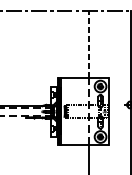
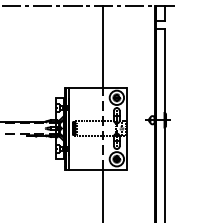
line: (89, 44) -> (103, 46), dashed -> solid

